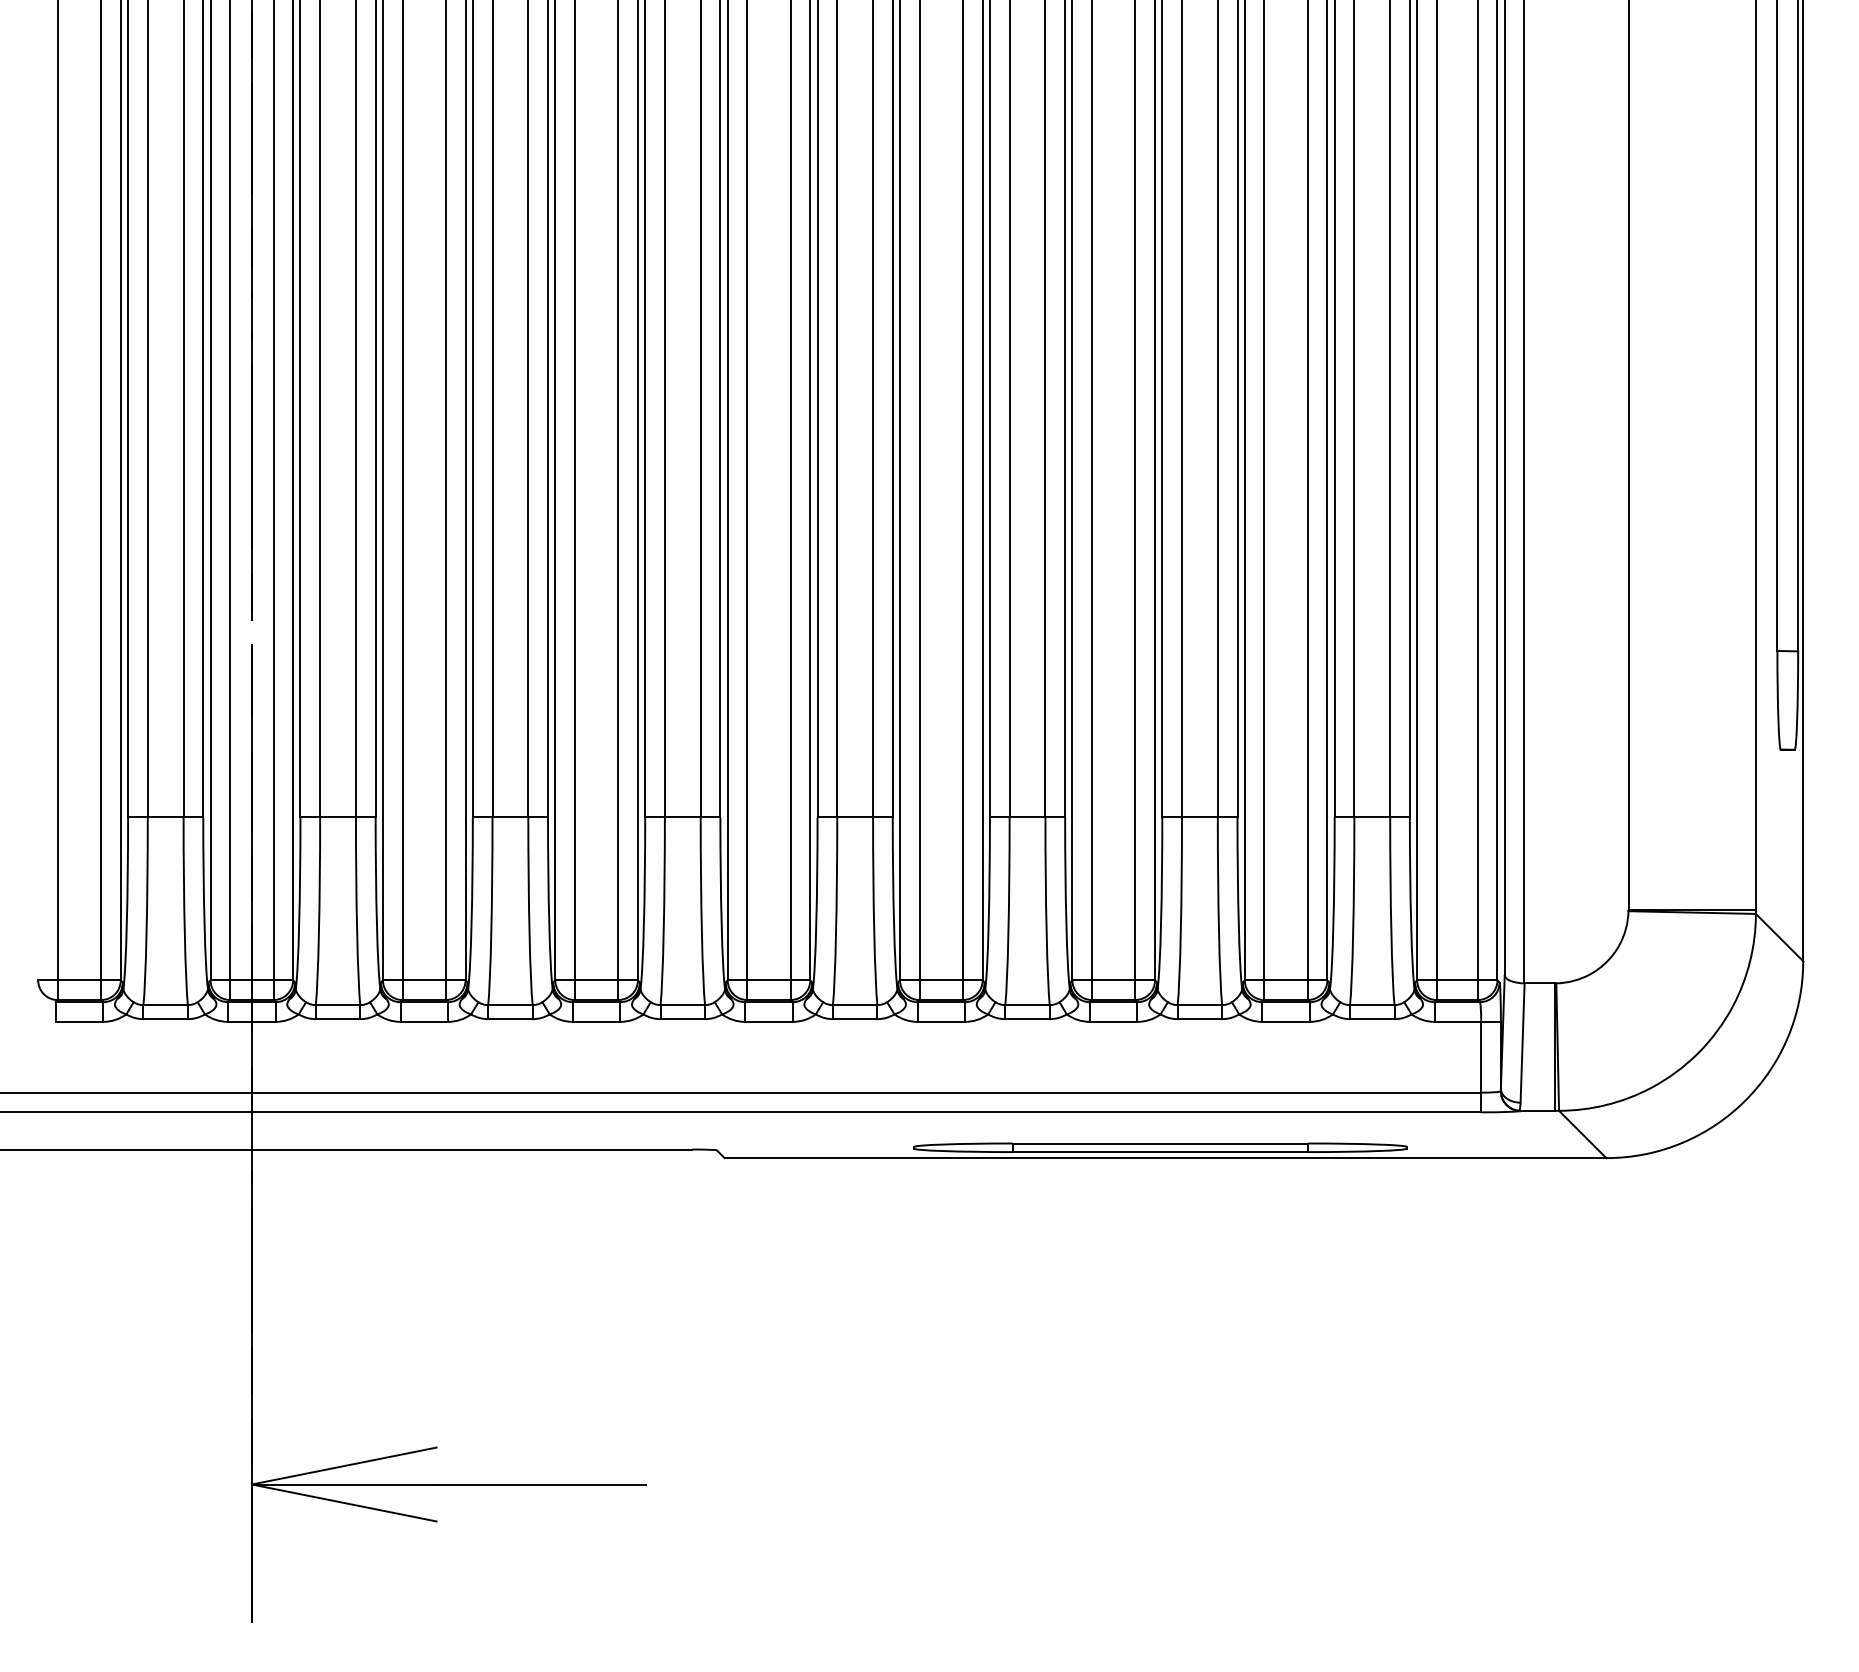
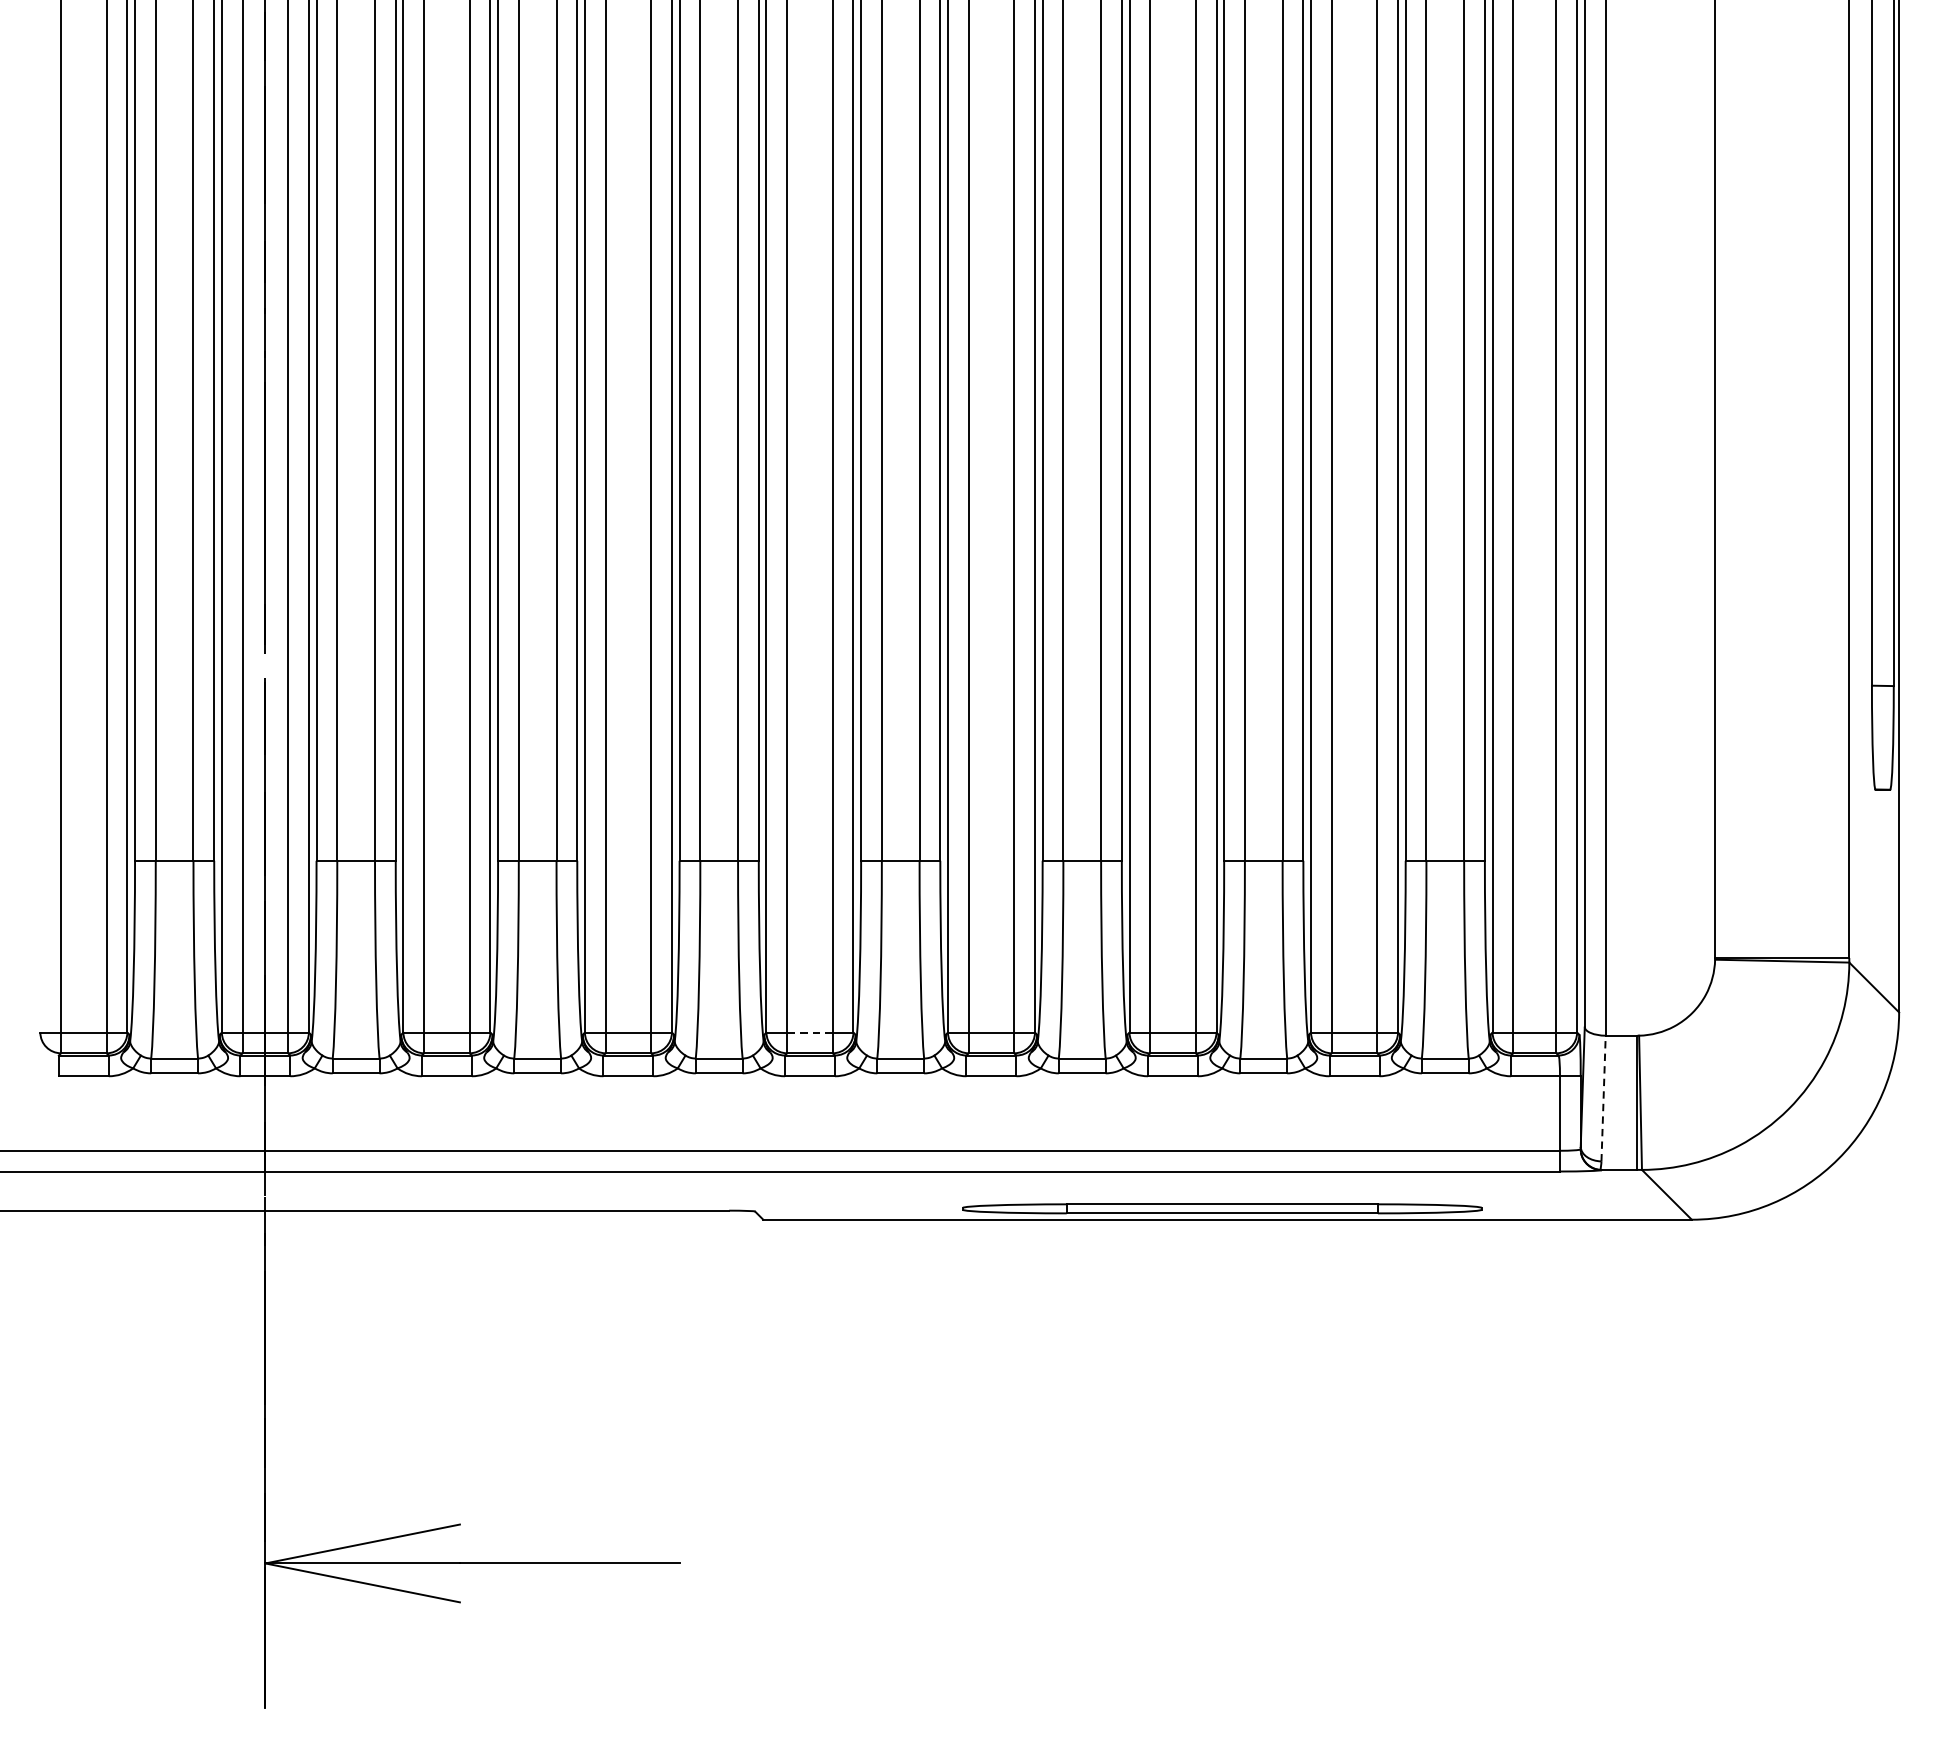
line: (768, 980) -> (809, 1032), solid -> dashed
line: (1522, 1043) -> (1603, 1099), solid -> dashed

